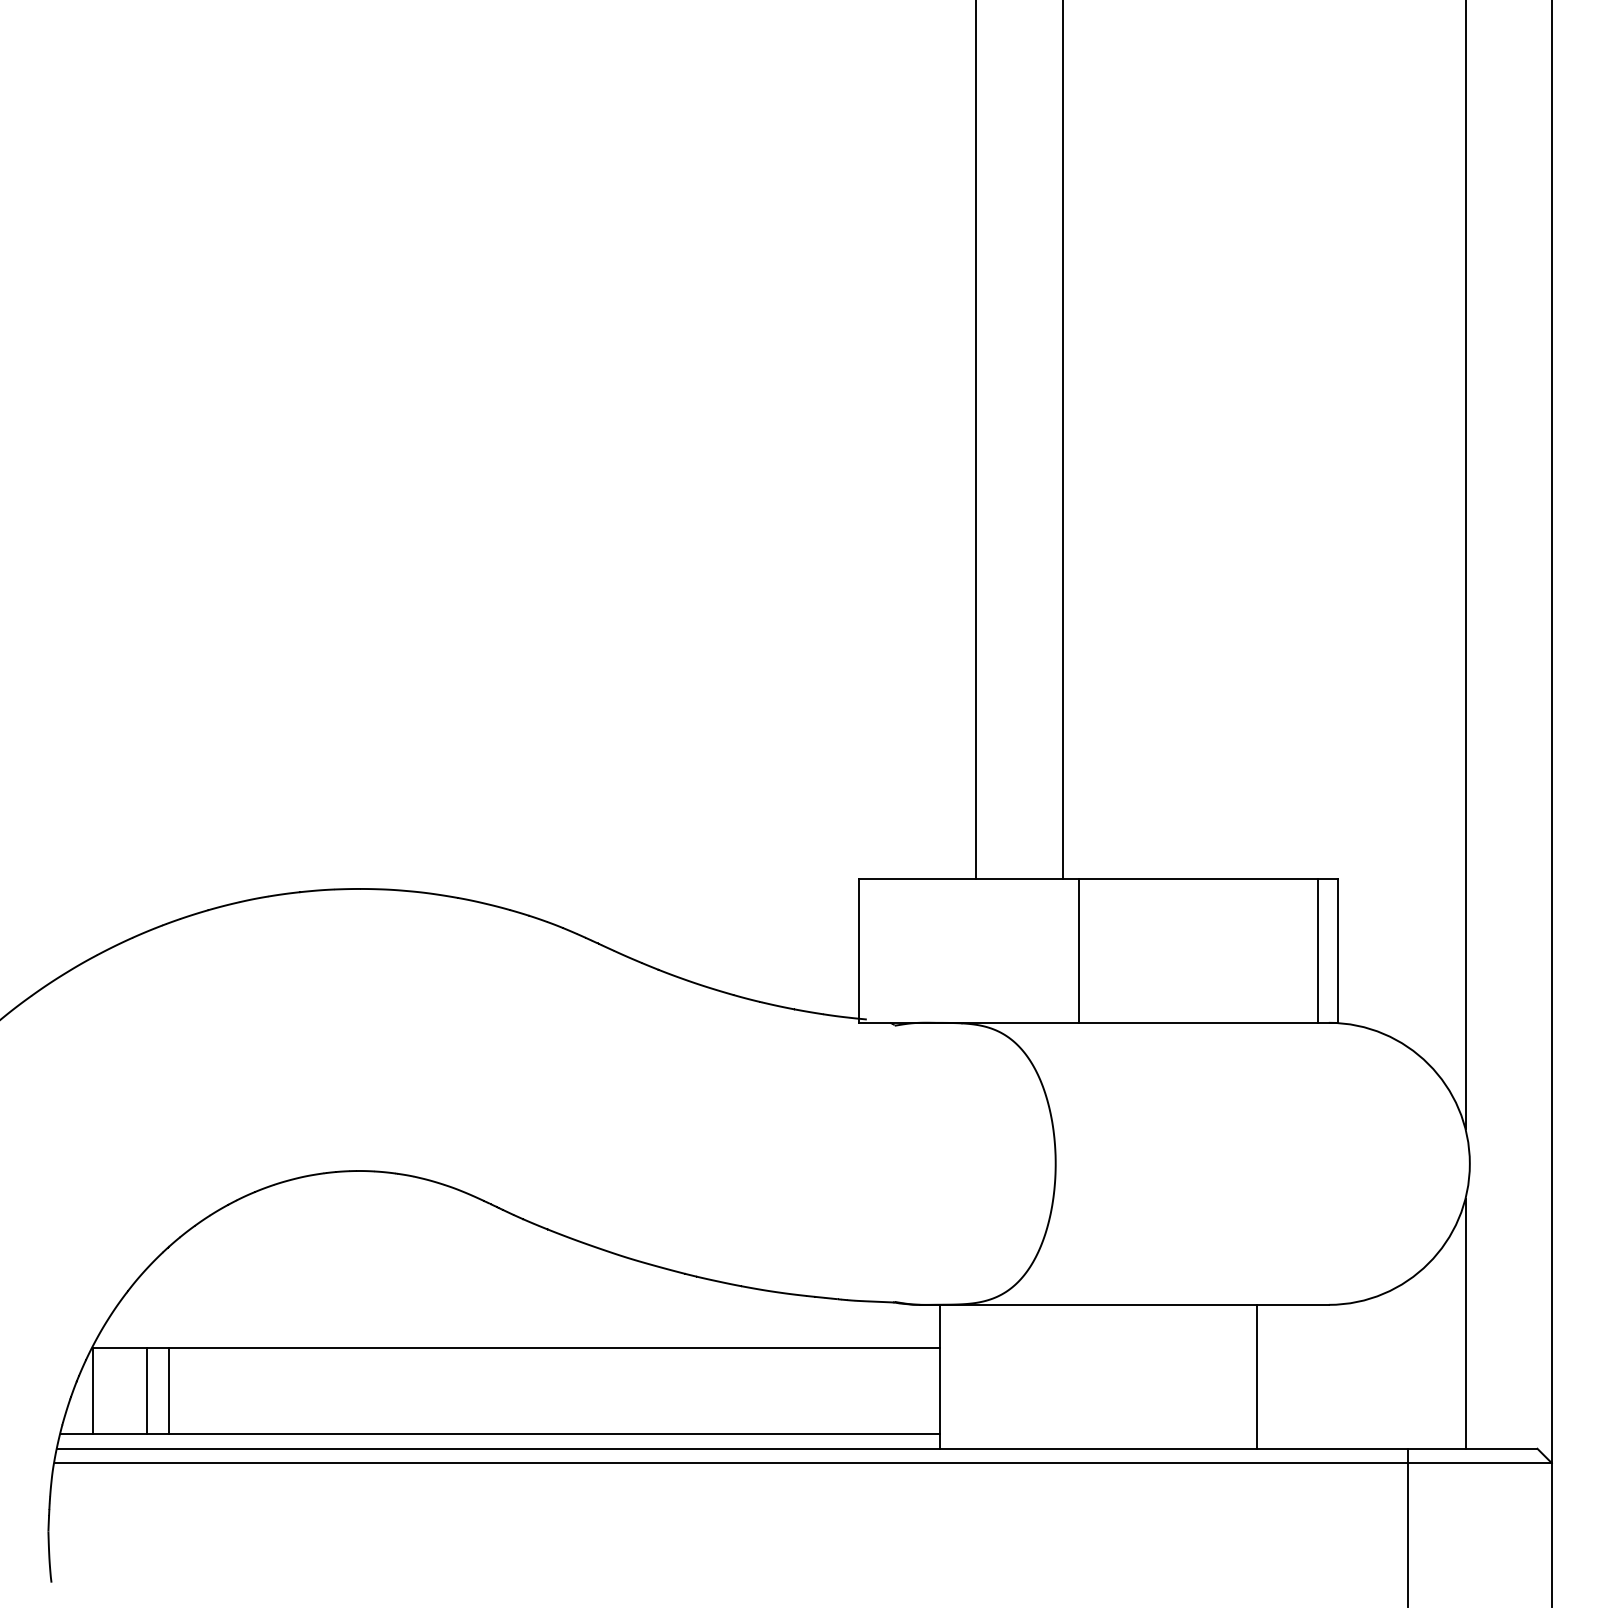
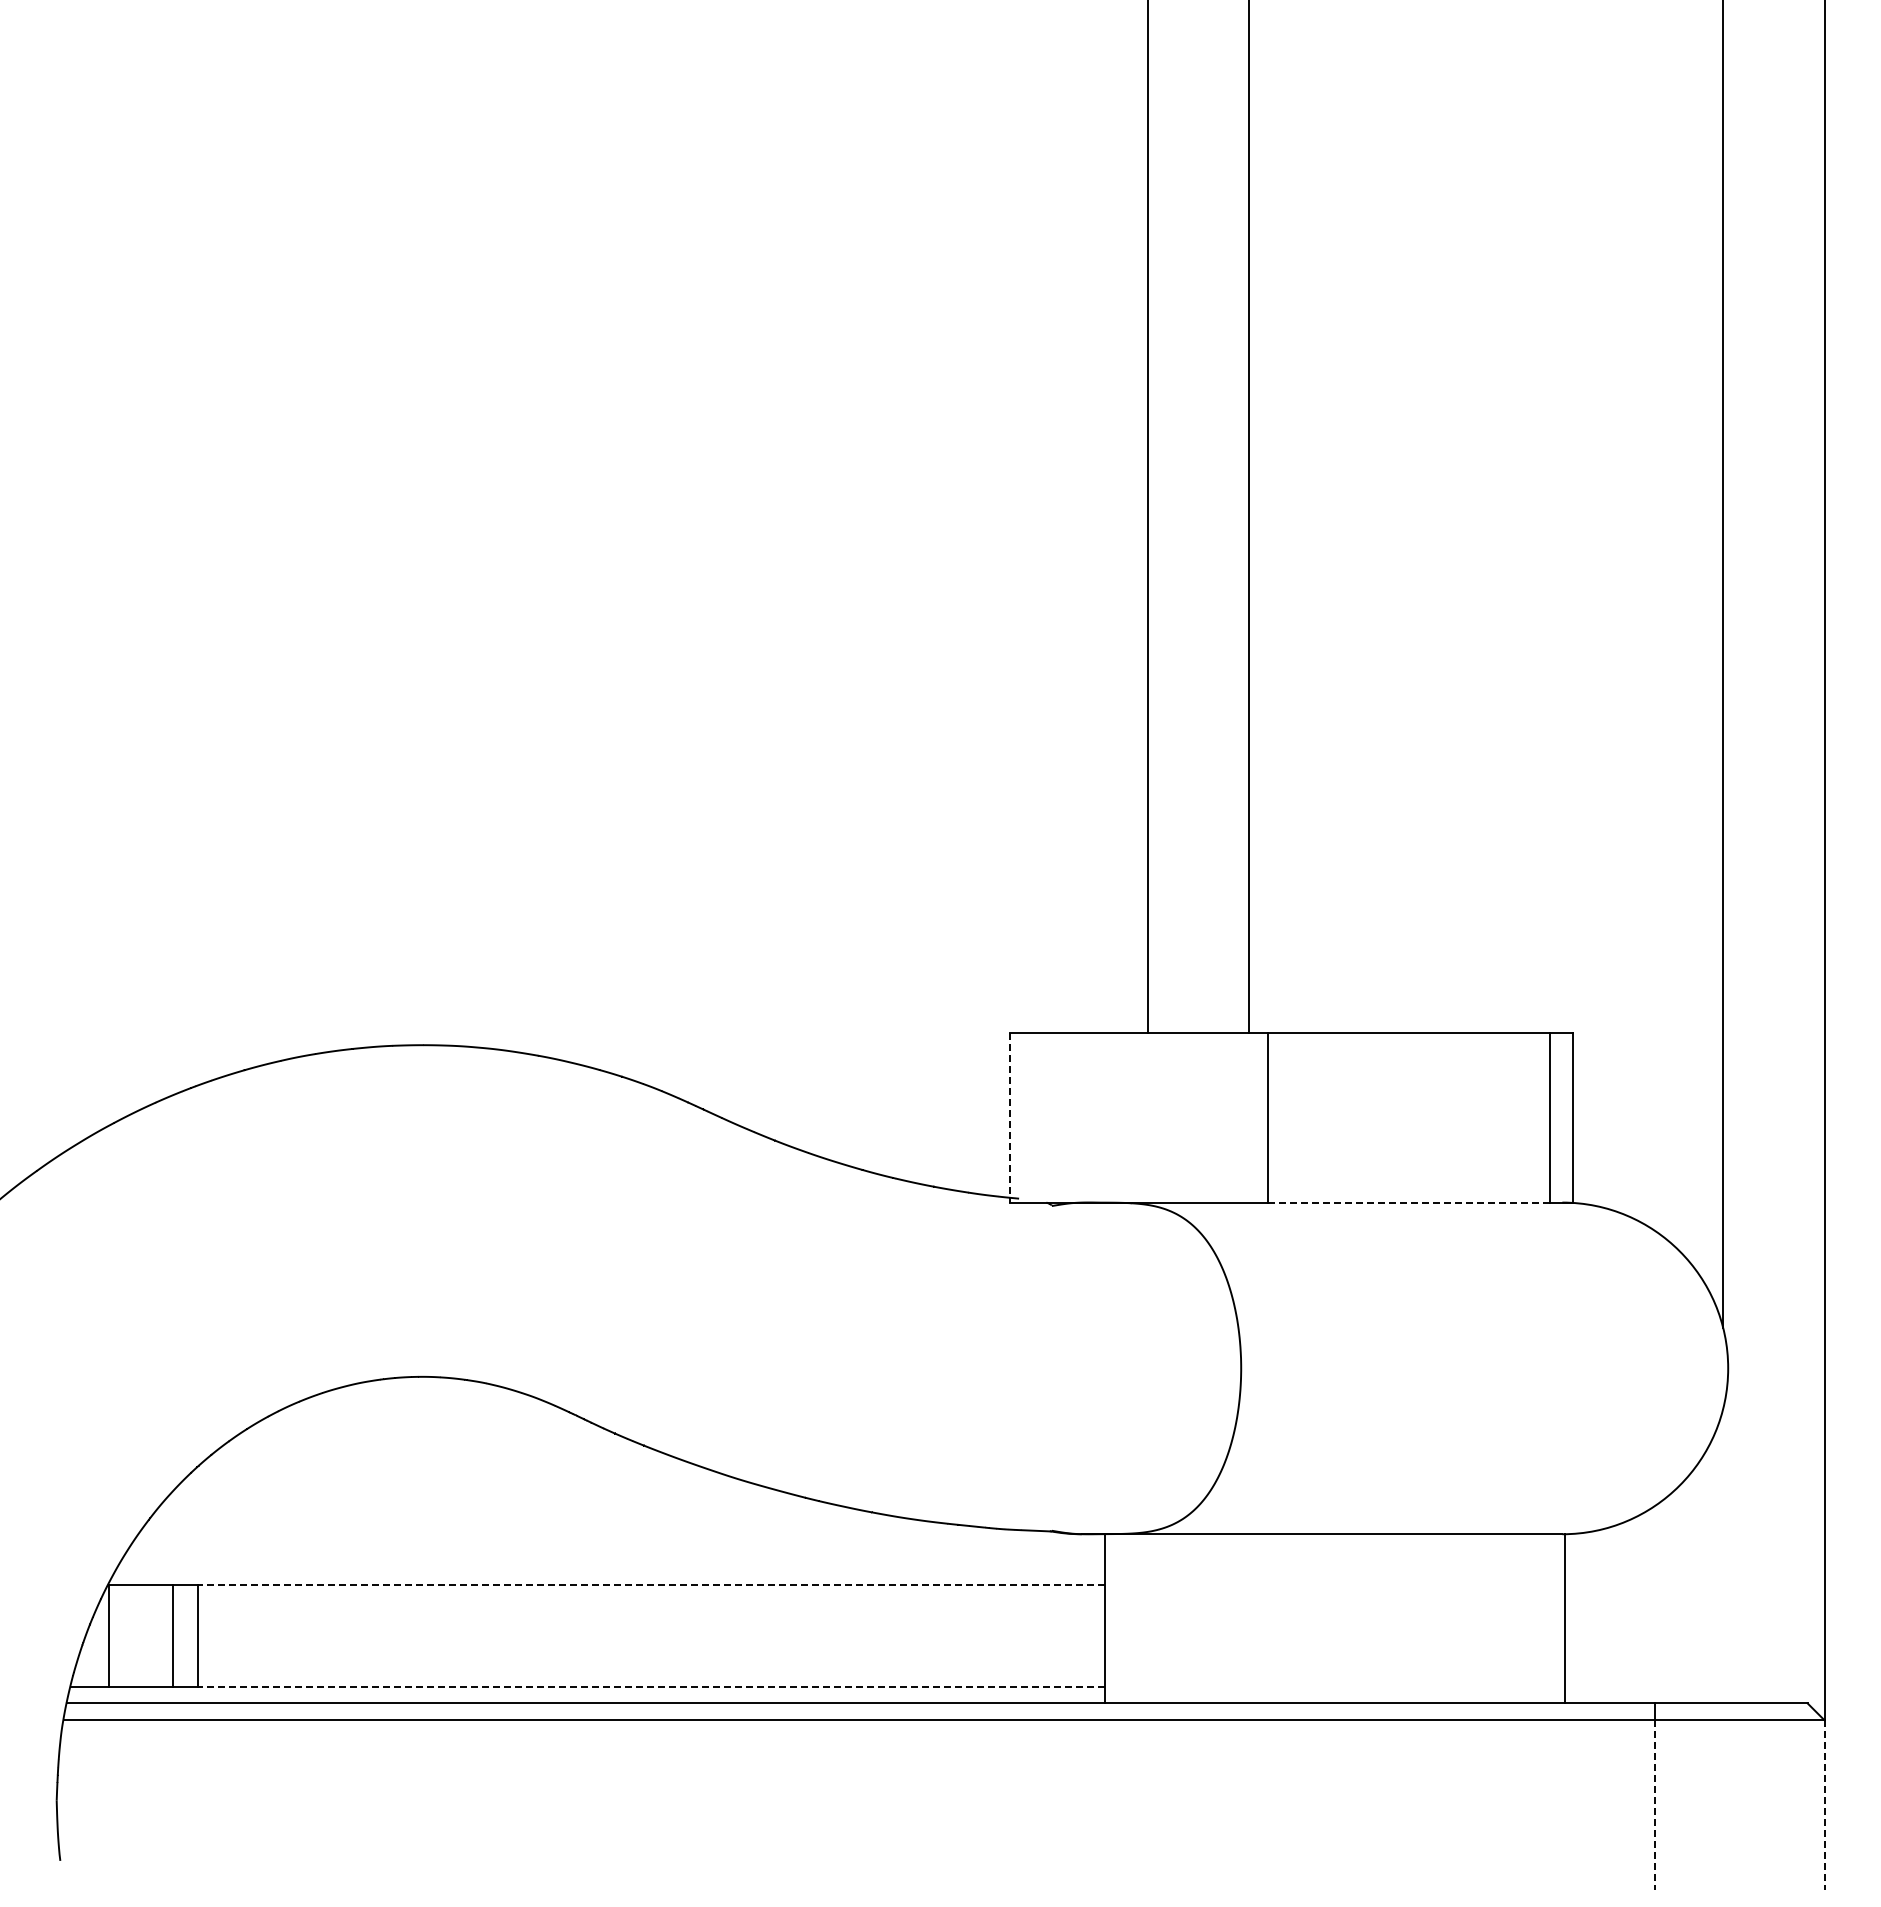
line: (858, 950) -> (1009, 1117), solid -> dashed
line: (1197, 1022) -> (1408, 1202), solid -> dashed
line: (1465, 1323) -> (1723, 1556), removed
line: (554, 1348) -> (651, 1585), solid -> dashed
line: (1256, 1376) -> (1564, 1618), moved
line: (554, 1434) -> (651, 1686), solid -> dashed
line: (1408, 1534) -> (1655, 1804), solid -> dashed
line: (1551, 1534) -> (1824, 1804), solid -> dashed

